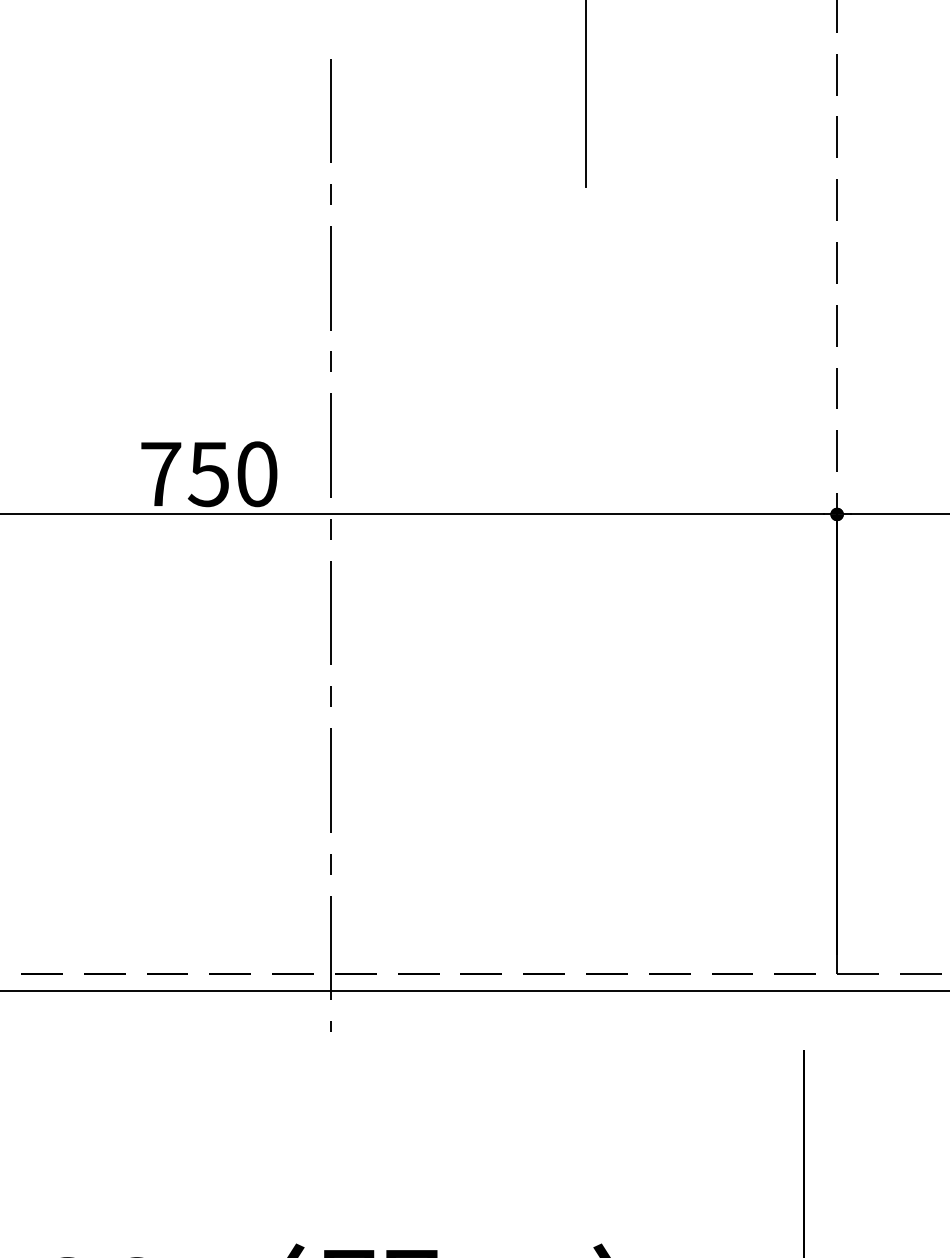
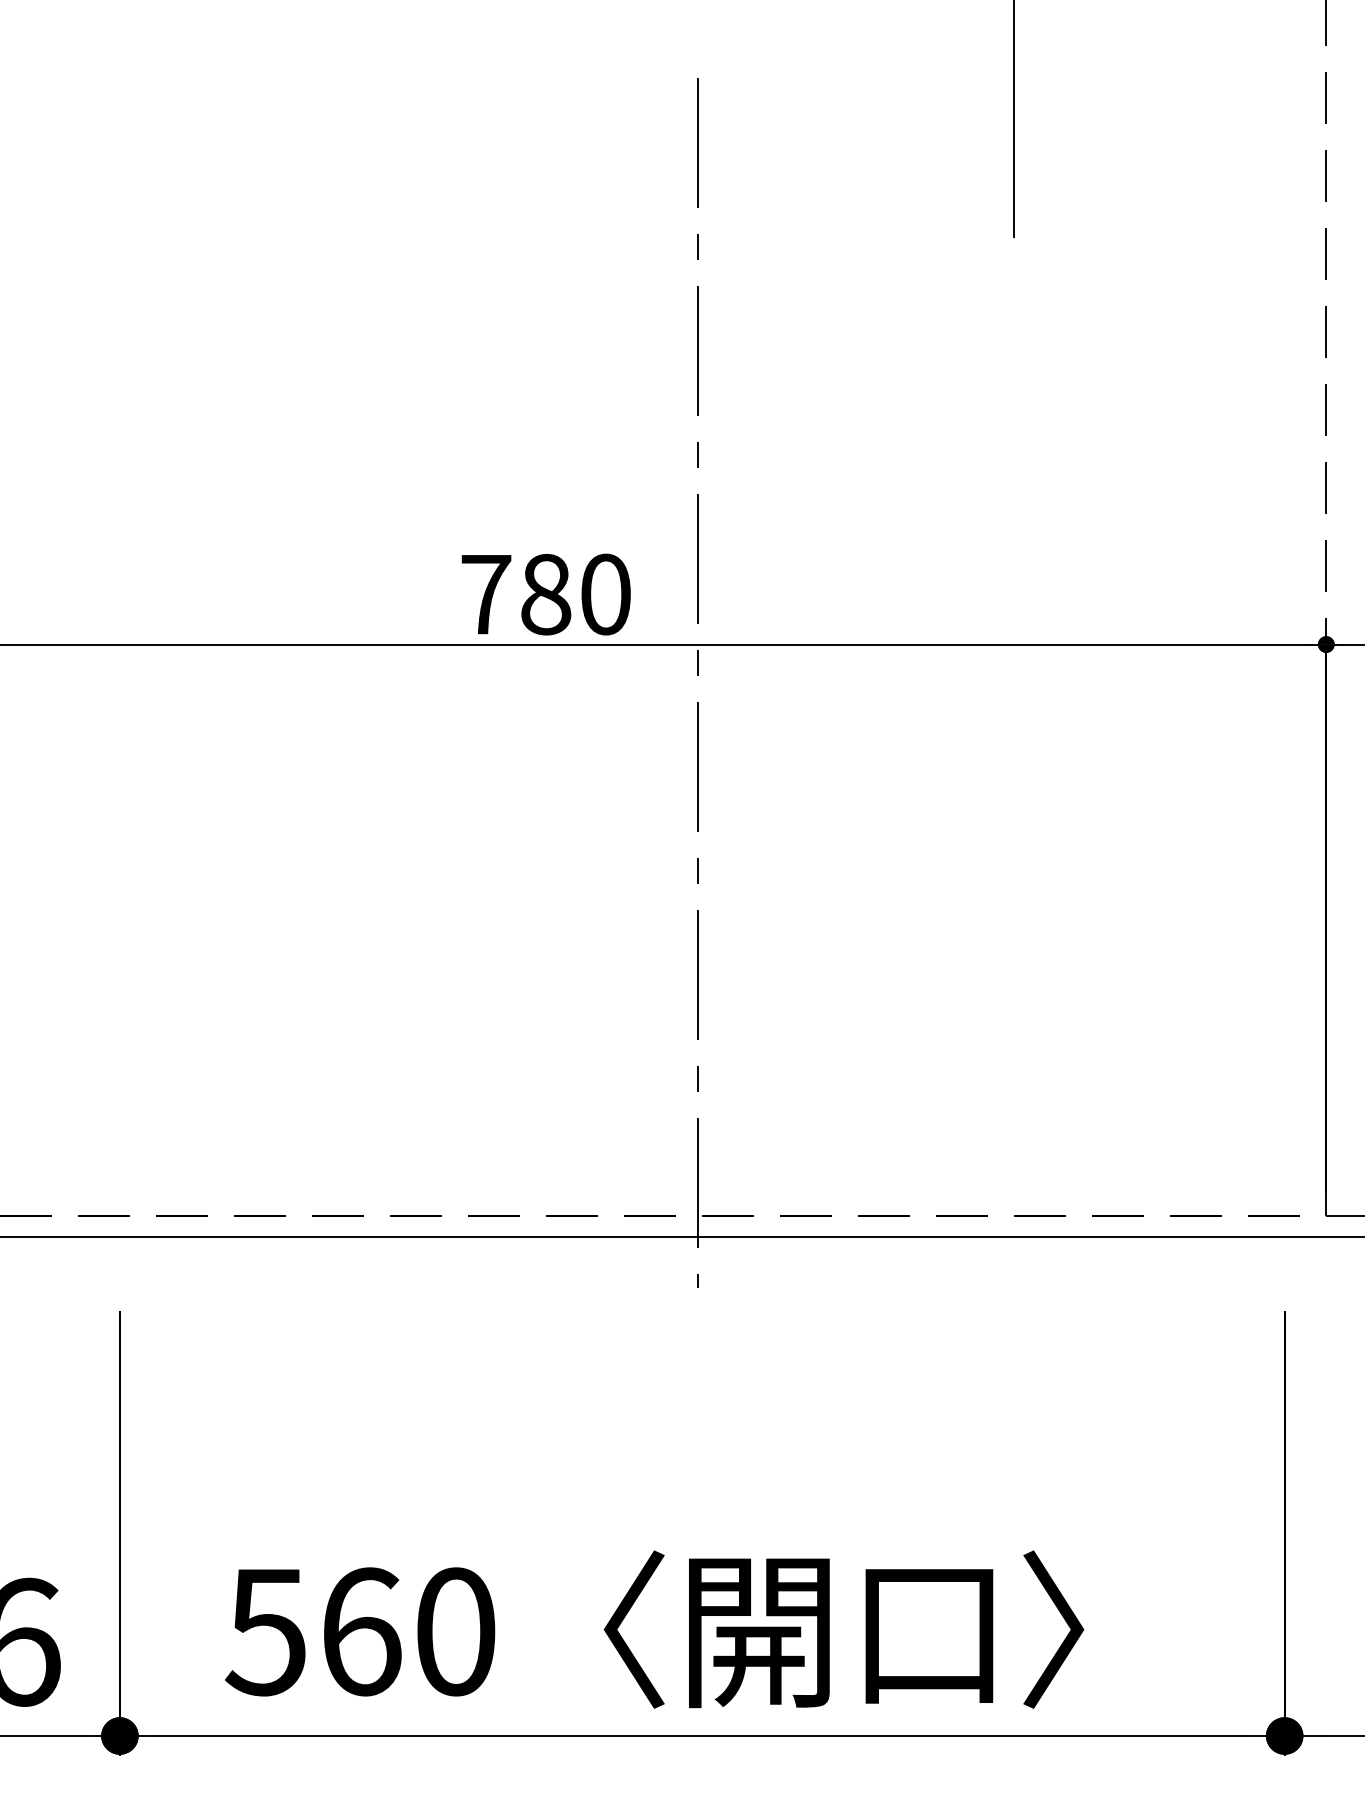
text: (208, 474) -> (545, 594), 750 -> 780

